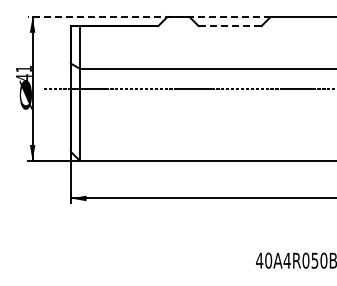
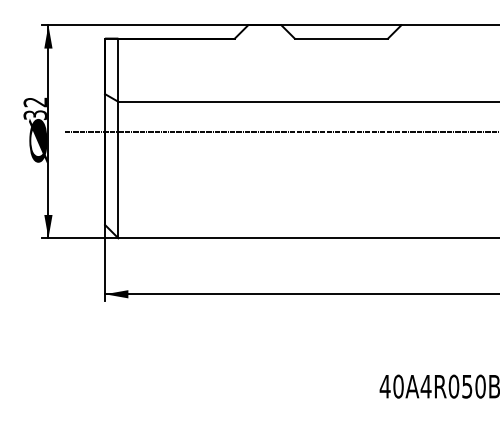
line: (148, 17) -> (220, 25), dashed -> solid
line: (230, 26) -> (341, 39), dashed -> solid
text: (23, 73) -> (34, 108), 41 -> 32

